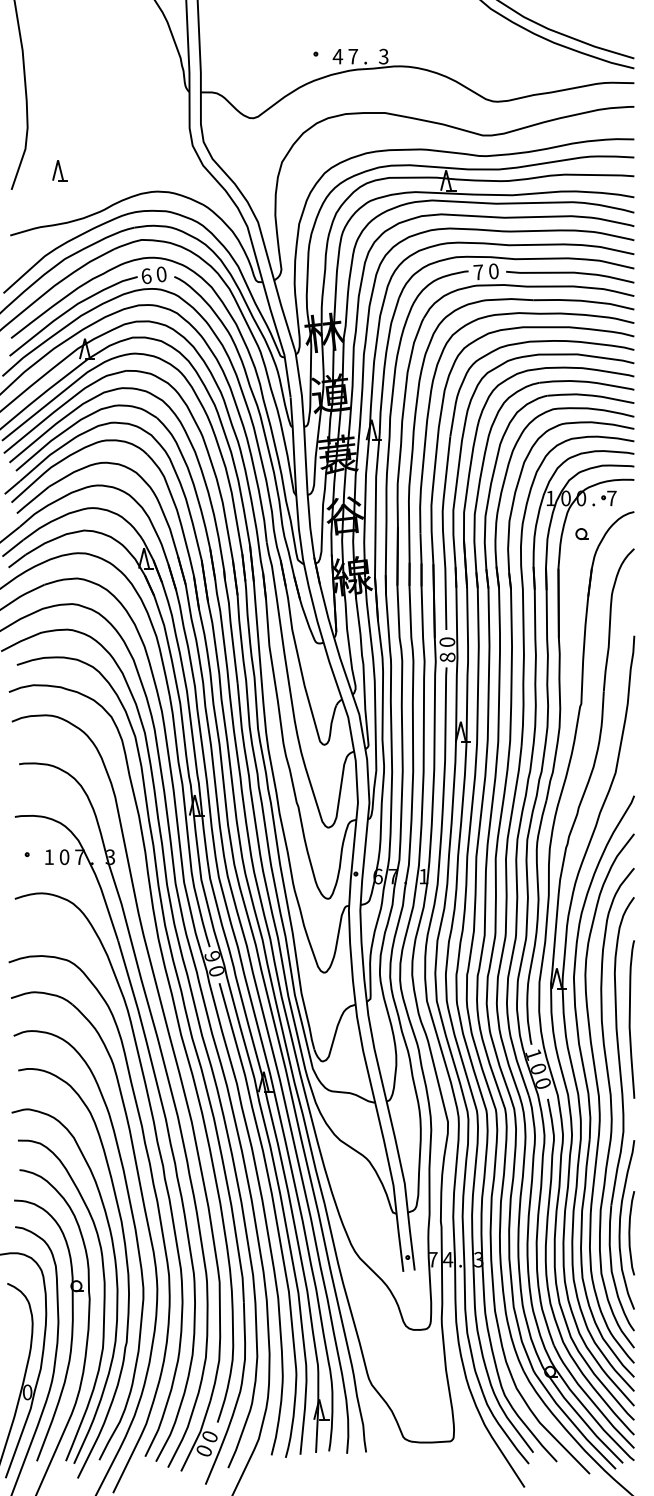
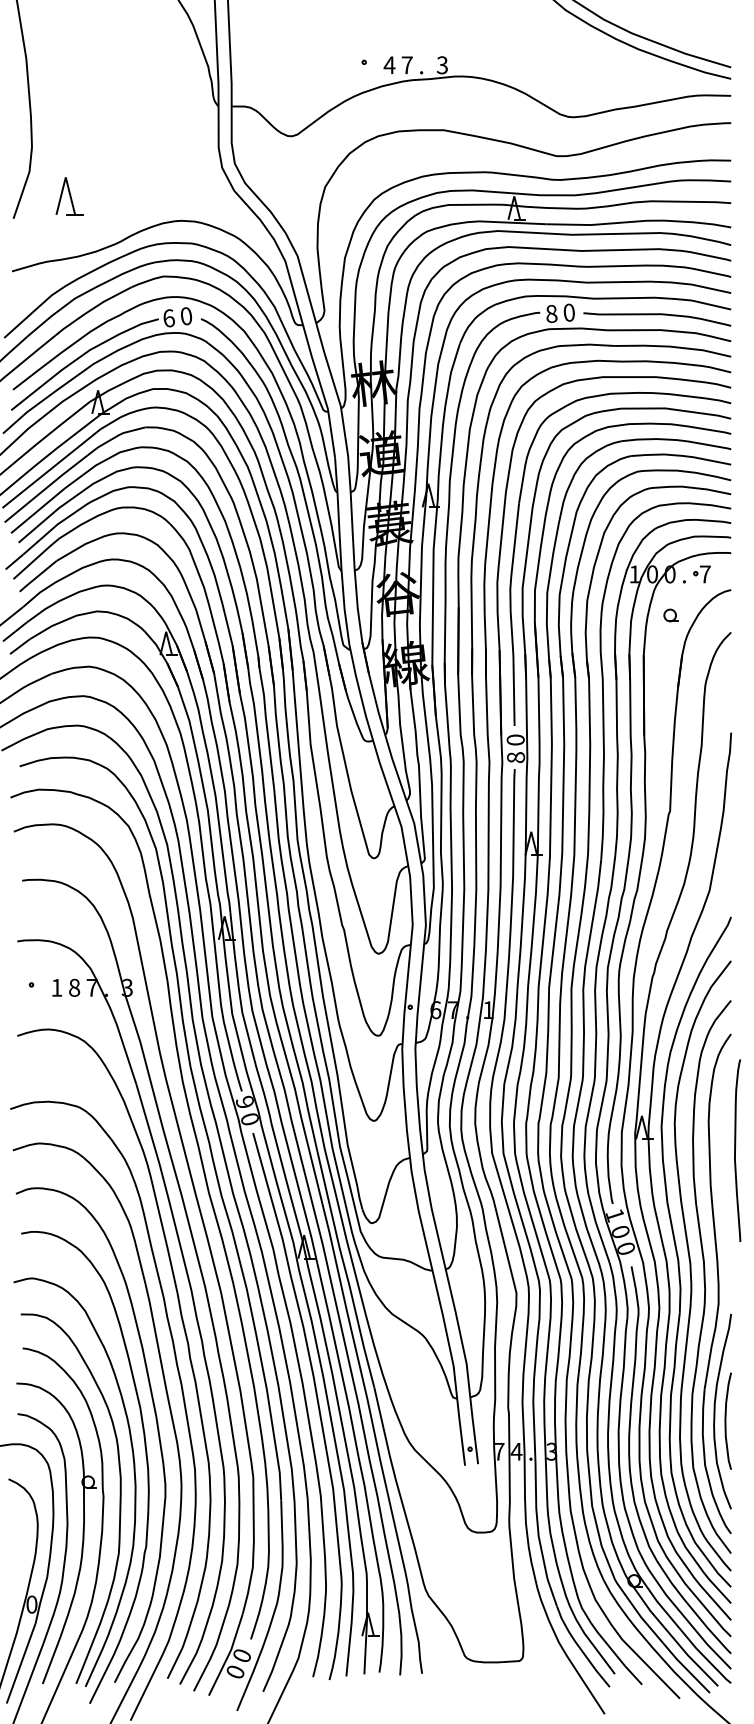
part: (59, 170) -> (68, 196), size x1.6
text: (478, 272) -> (551, 314), 7 -> 8
text: (64, 856) -> (74, 987), 0 -> 8
curve: (630, 1019) -> (735, 1150), moved

